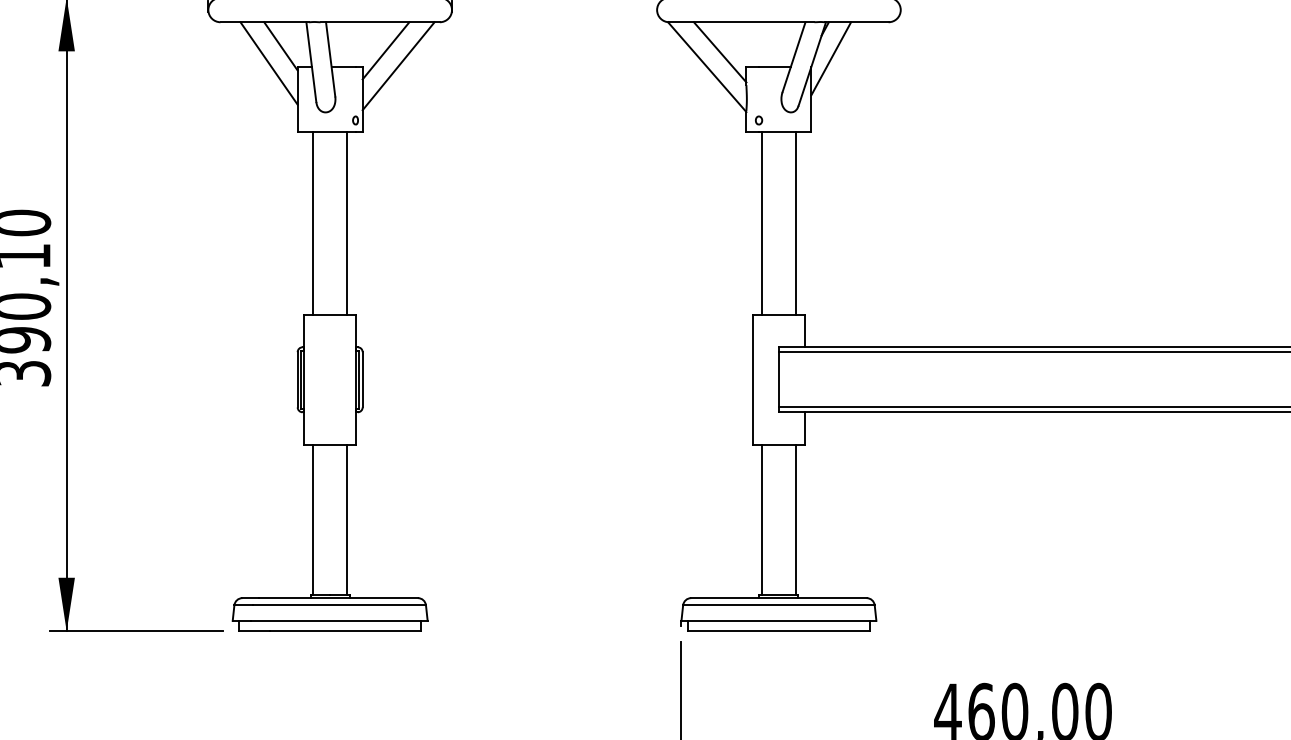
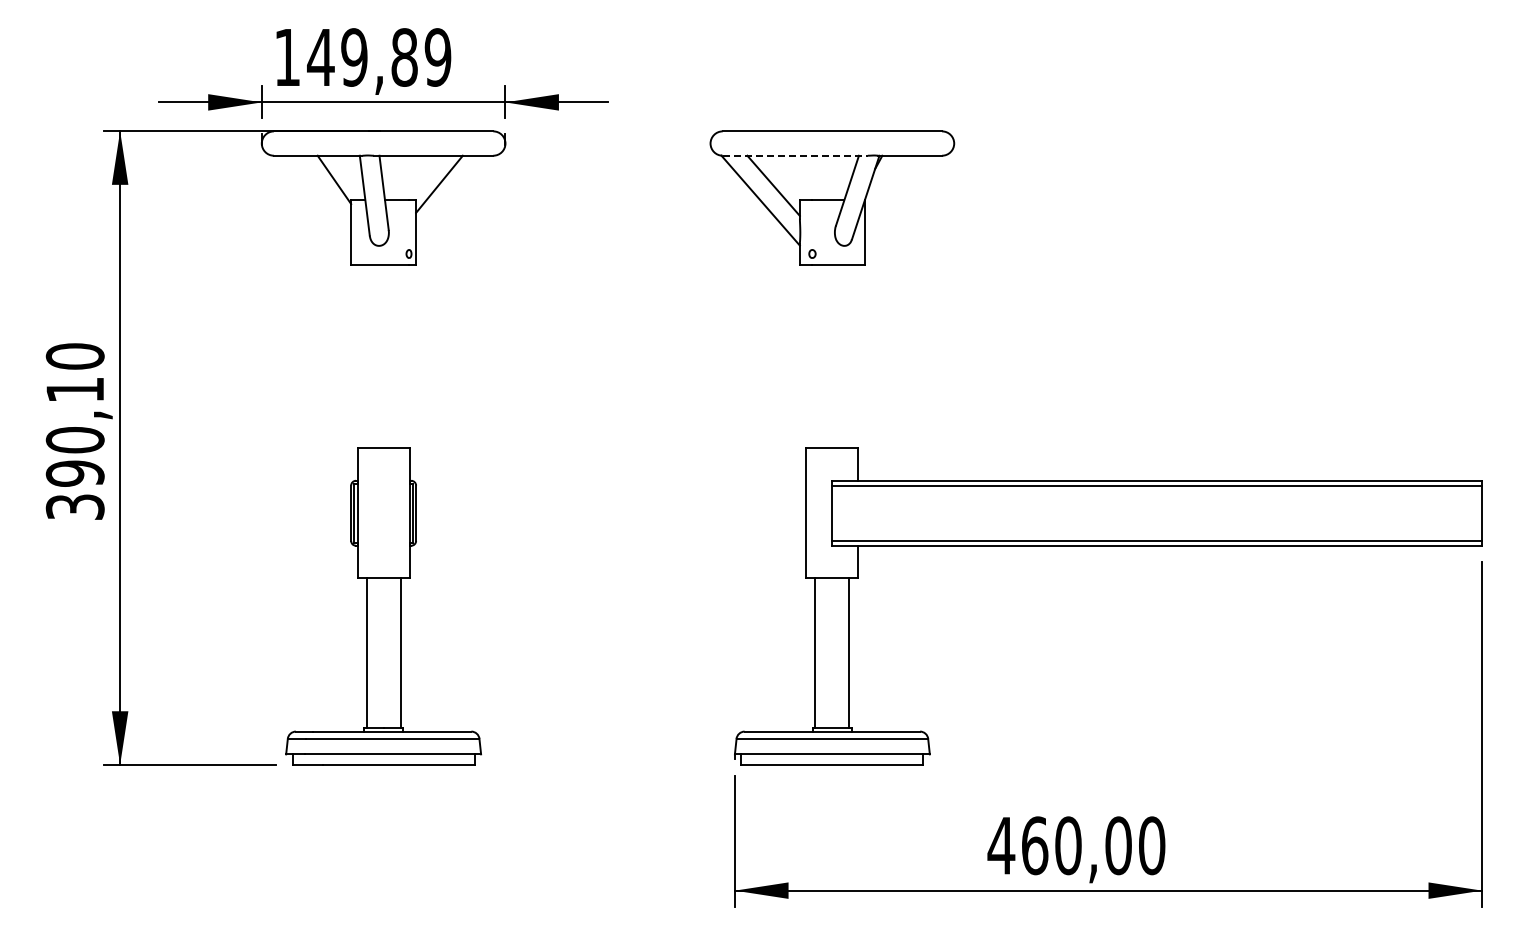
line: (742, 22) -> (795, 155), solid -> dashed
line: (831, 58) -> (884, 191), removed
line: (269, 63) -> (322, 196), removed
line: (399, 66) -> (452, 199), removed
line: (313, 223) -> (366, 356), removed
line: (347, 223) -> (400, 356), removed
line: (762, 223) -> (815, 356), removed
line: (796, 223) -> (849, 356), removed

